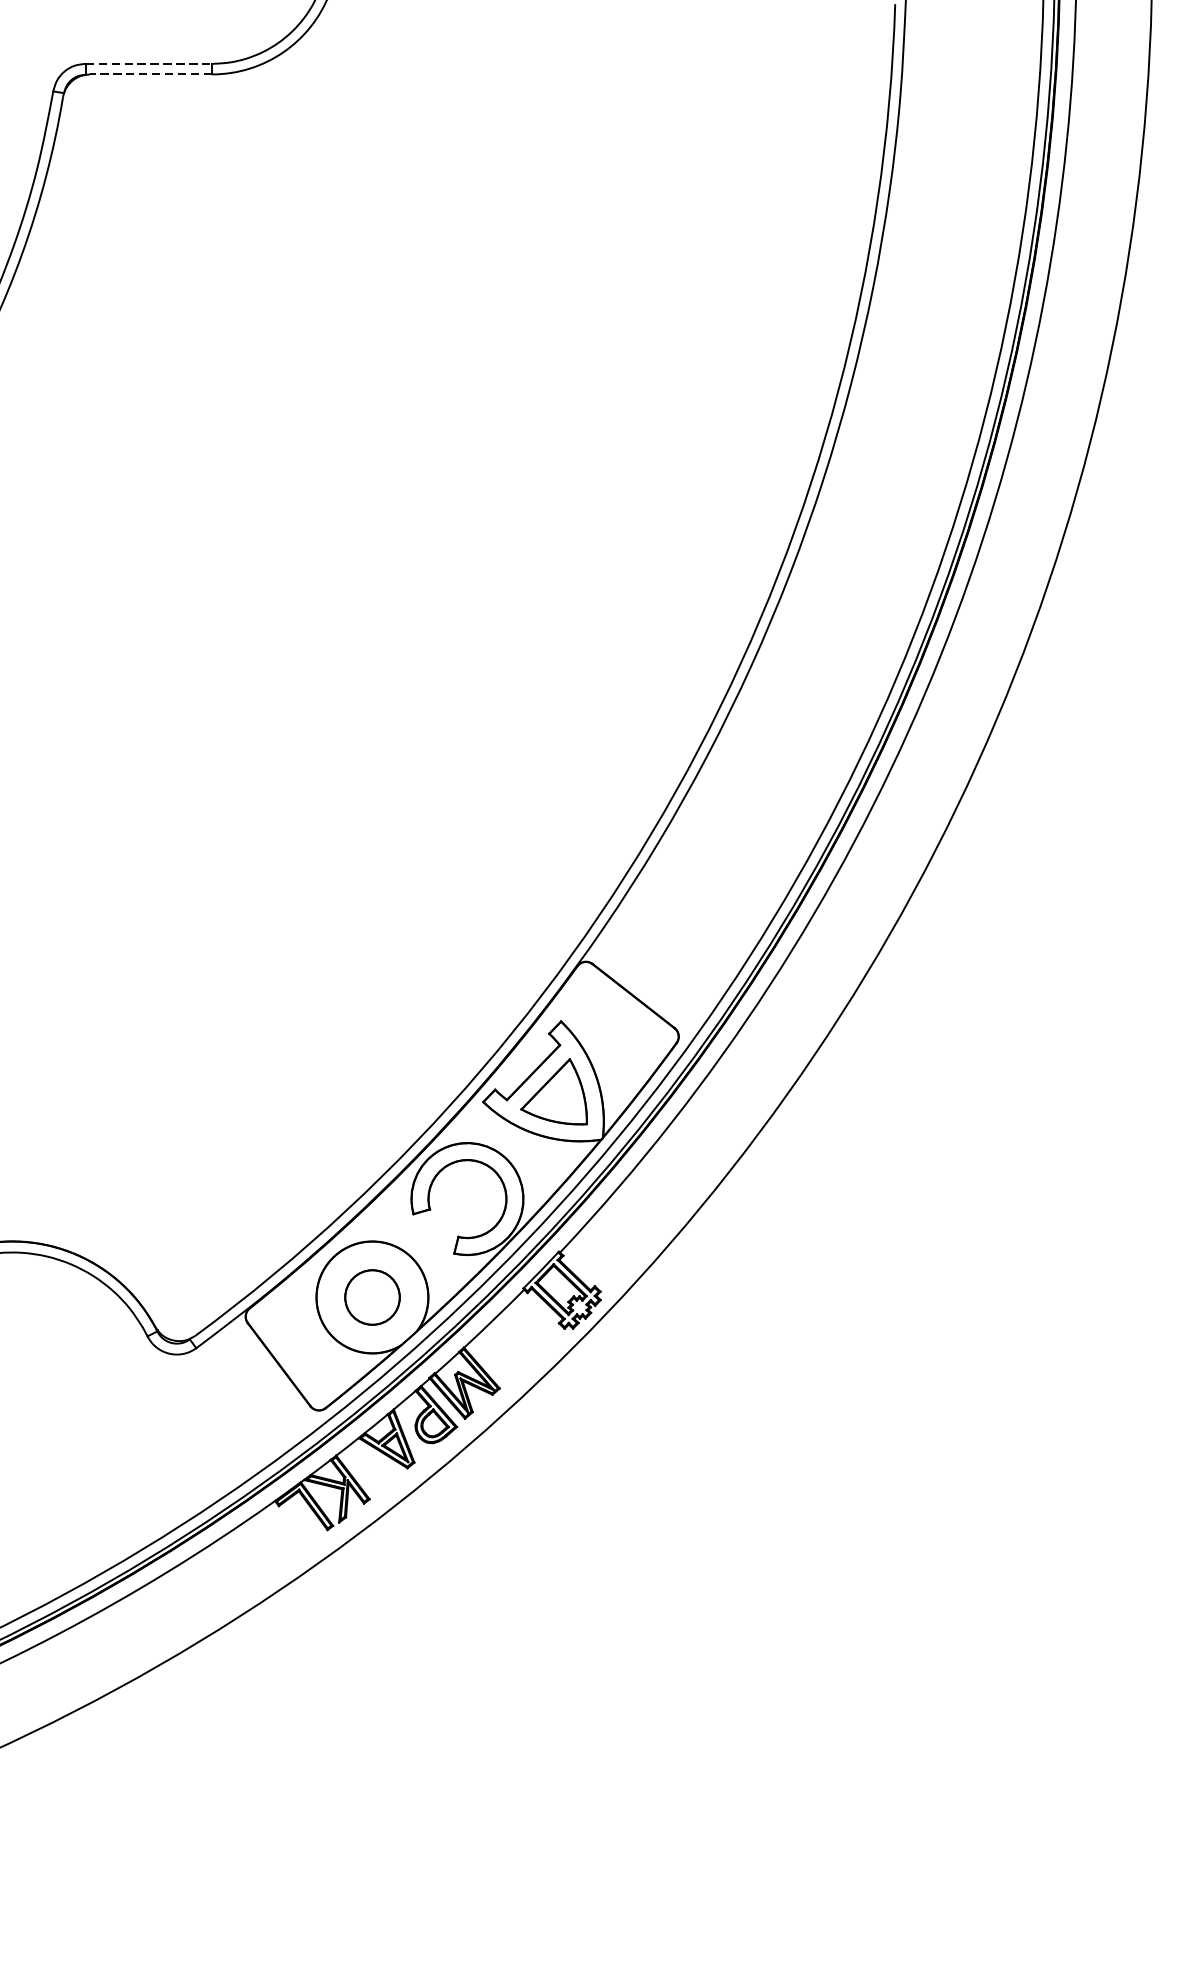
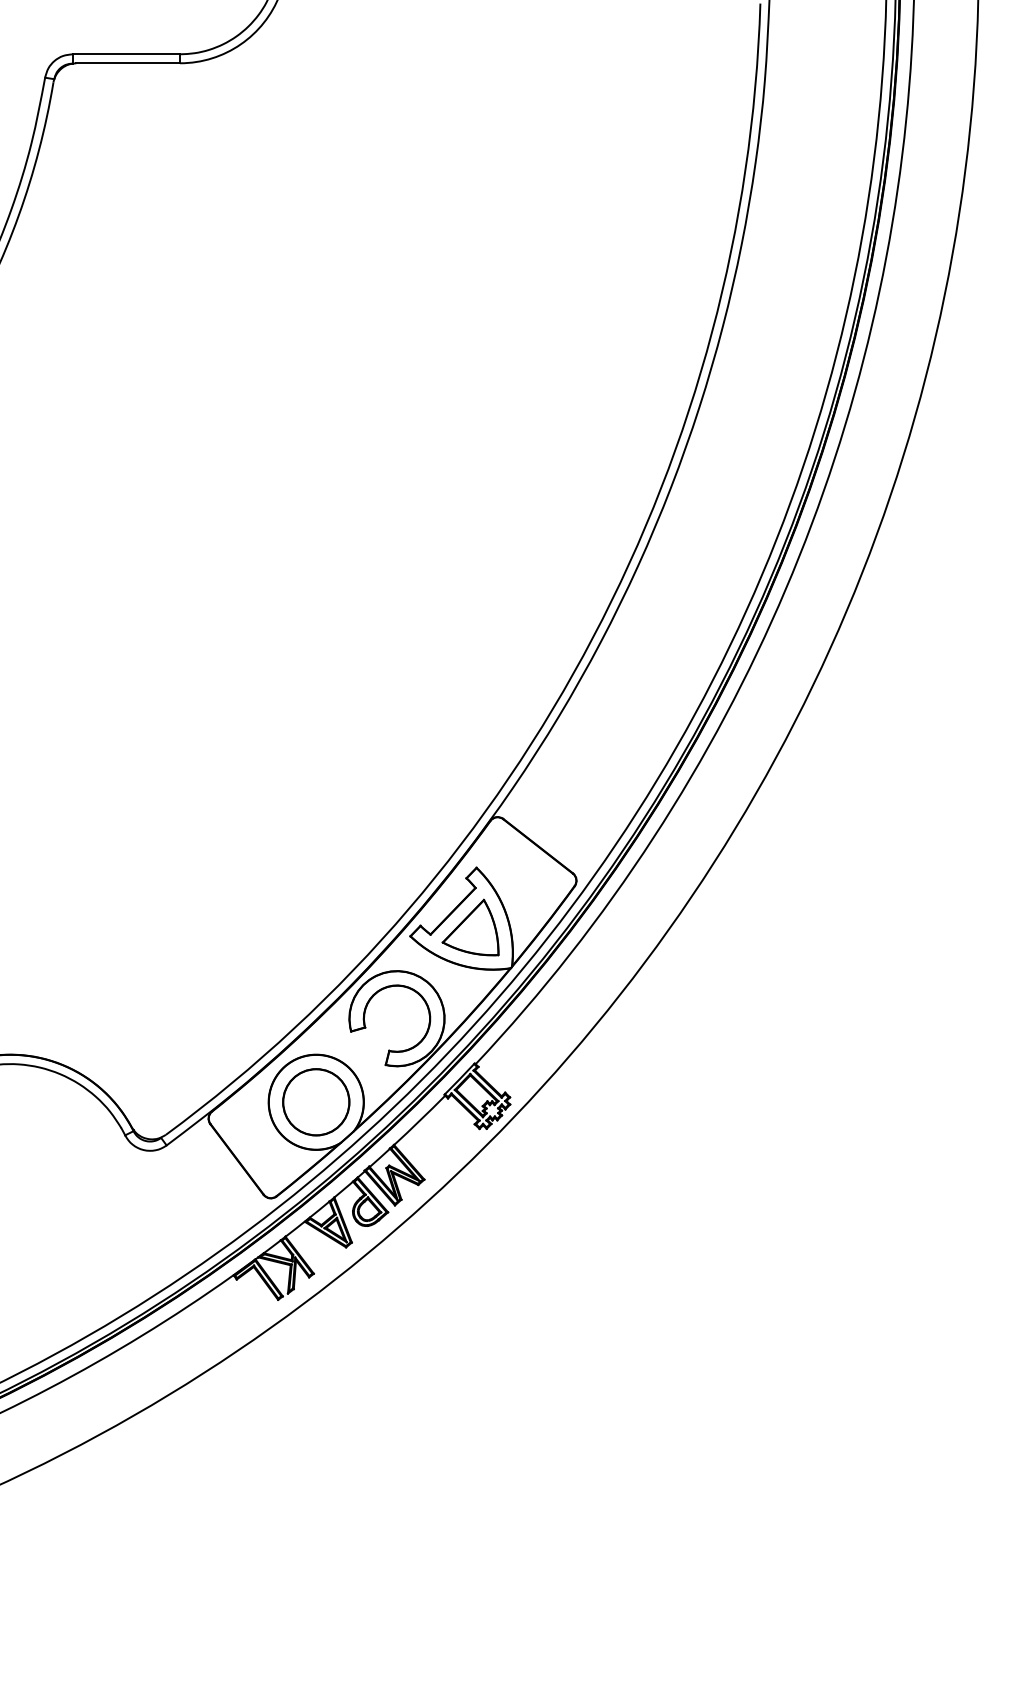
line: (149, 64) -> (126, 54), dashed -> solid
line: (151, 74) -> (128, 63), dashed -> solid
circle: (372, 1297) -> (316, 1102), size x1.43

